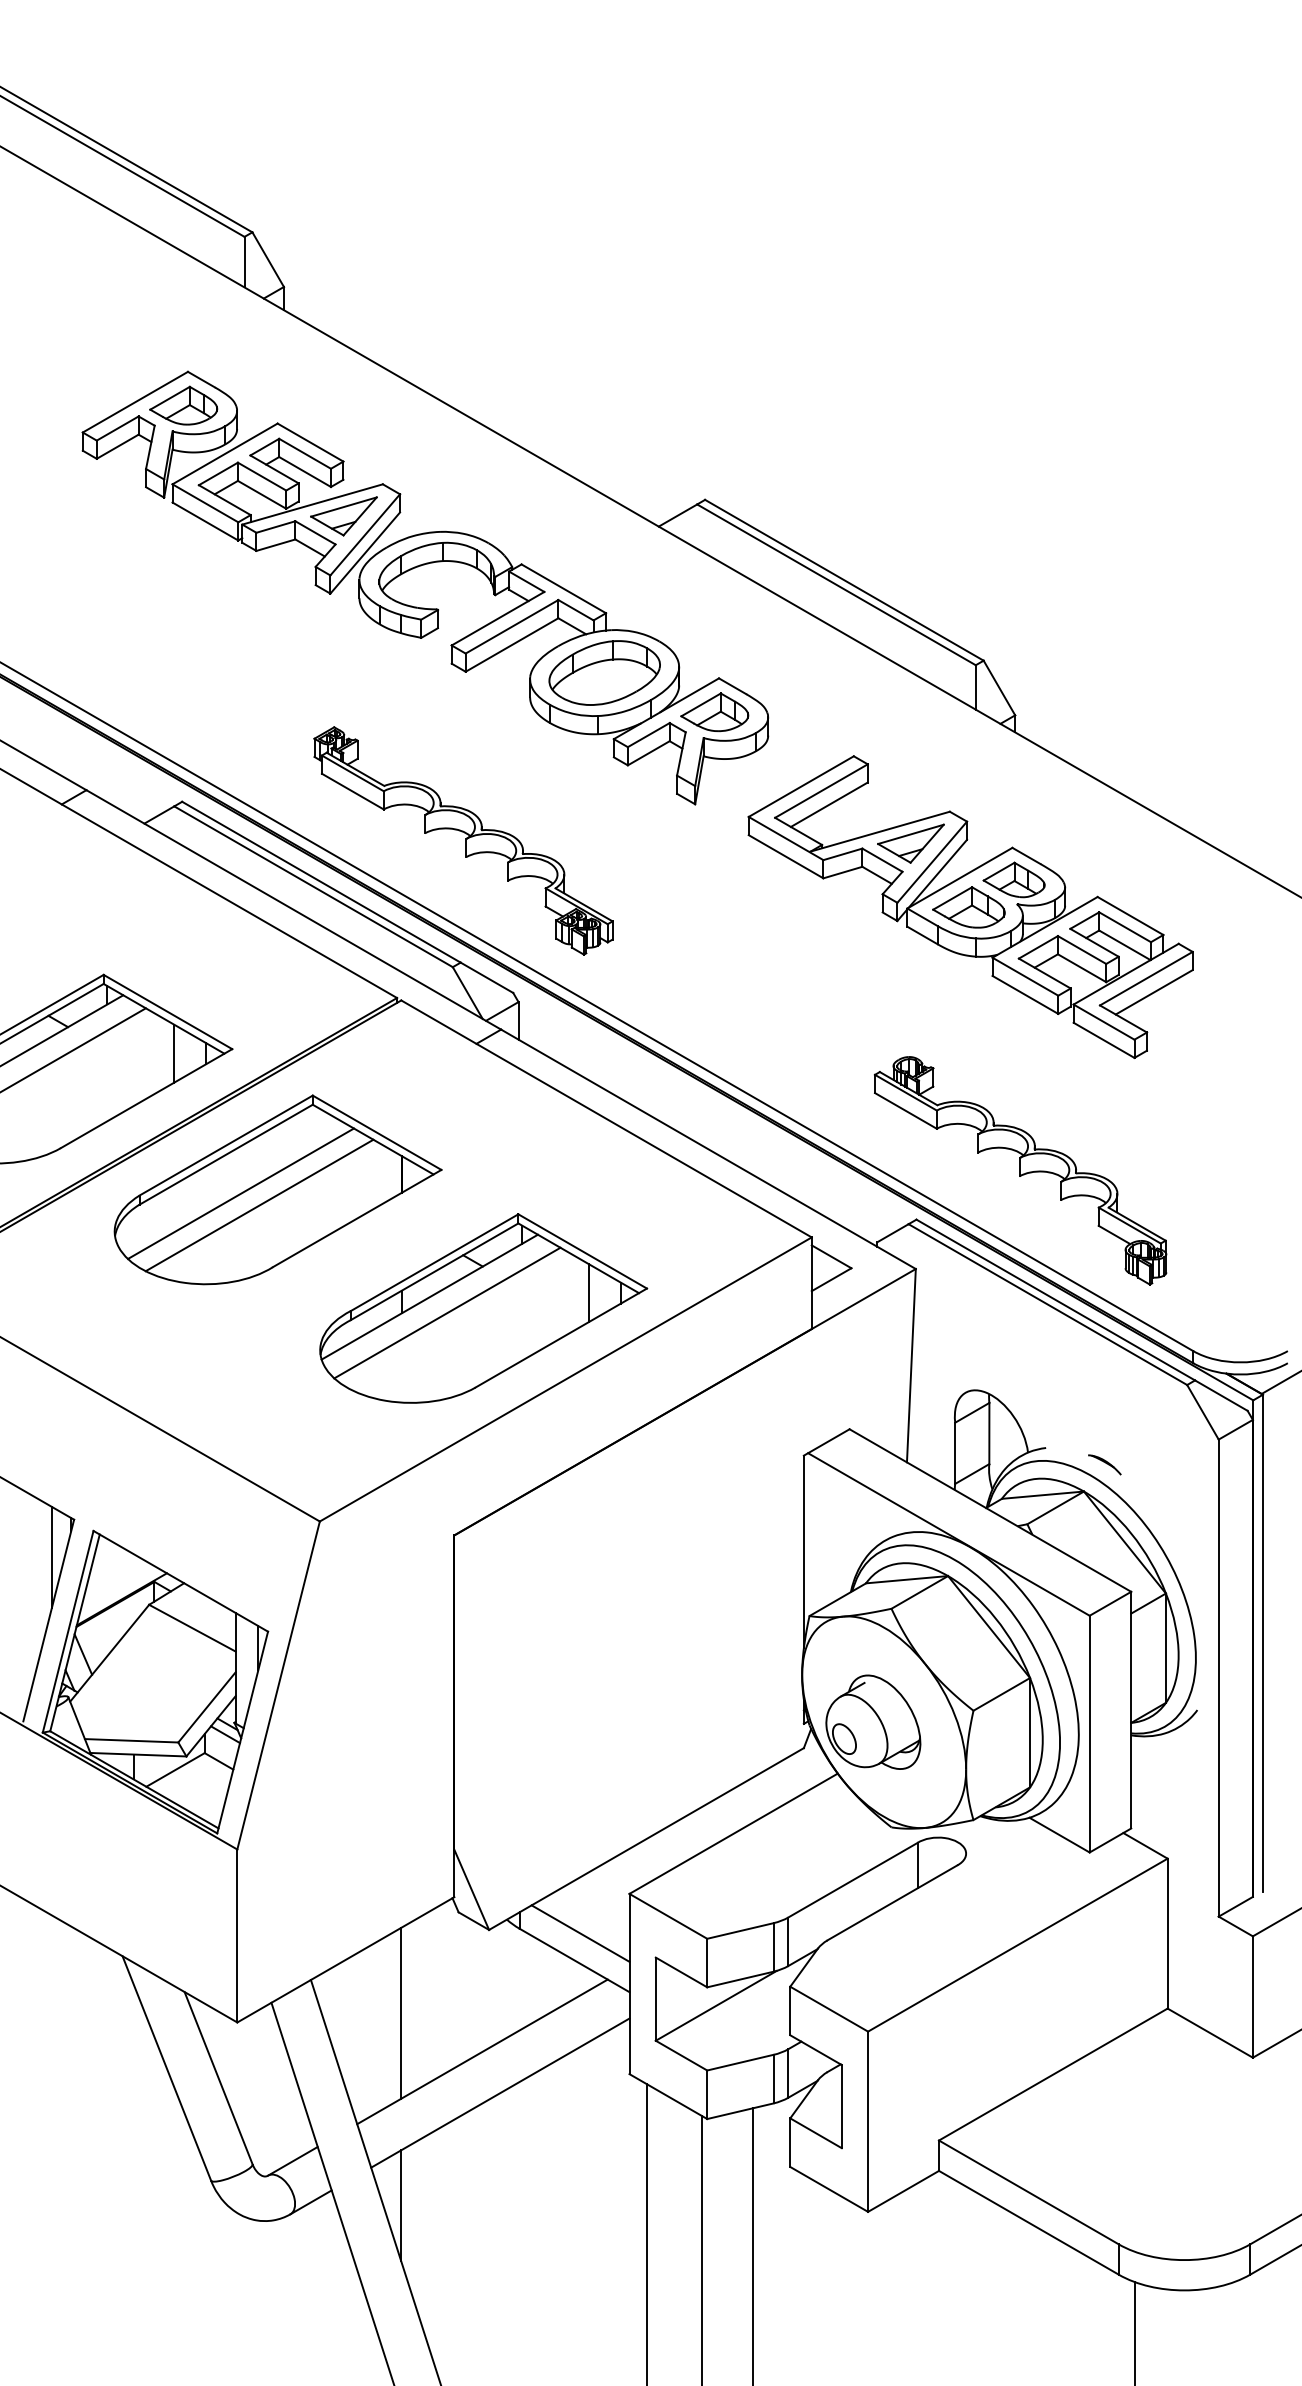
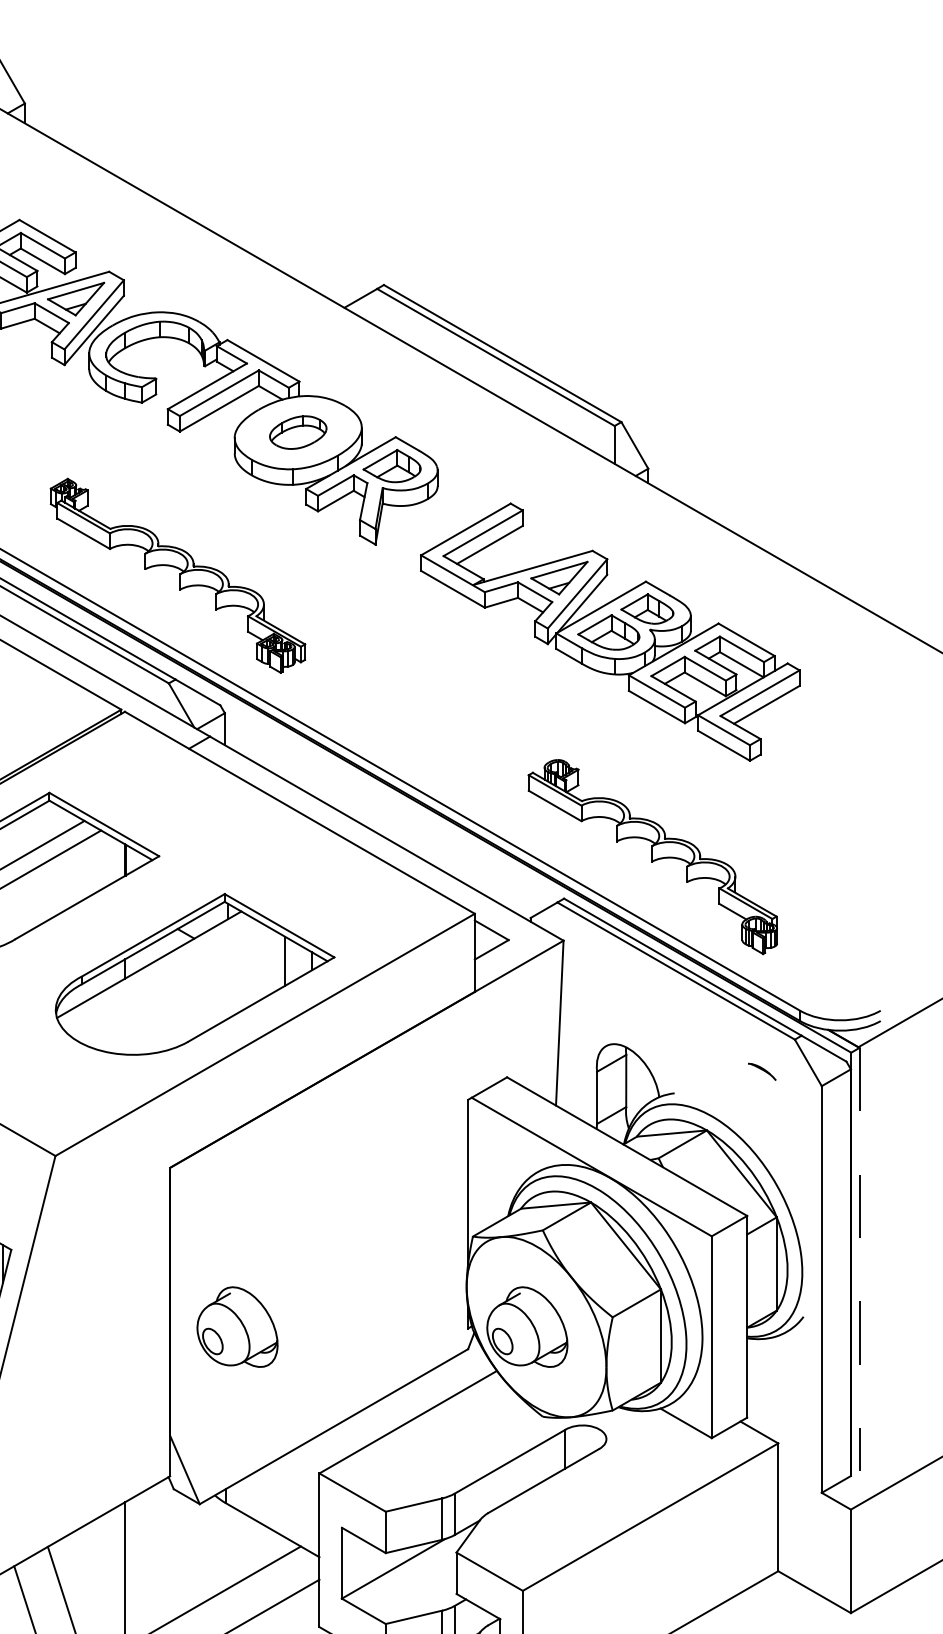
part: (604, 672) -> (298, 432), size x0.6
line: (447, 1312) -> (164, 977), removed
part: (1104, 1464) -> (761, 1071), moved
line: (1263, 1643) -> (859, 1259), solid -> dashed
part: (533, 1721) -> (237, 1326), added
line: (580, 1933) -> (277, 1507), removed

